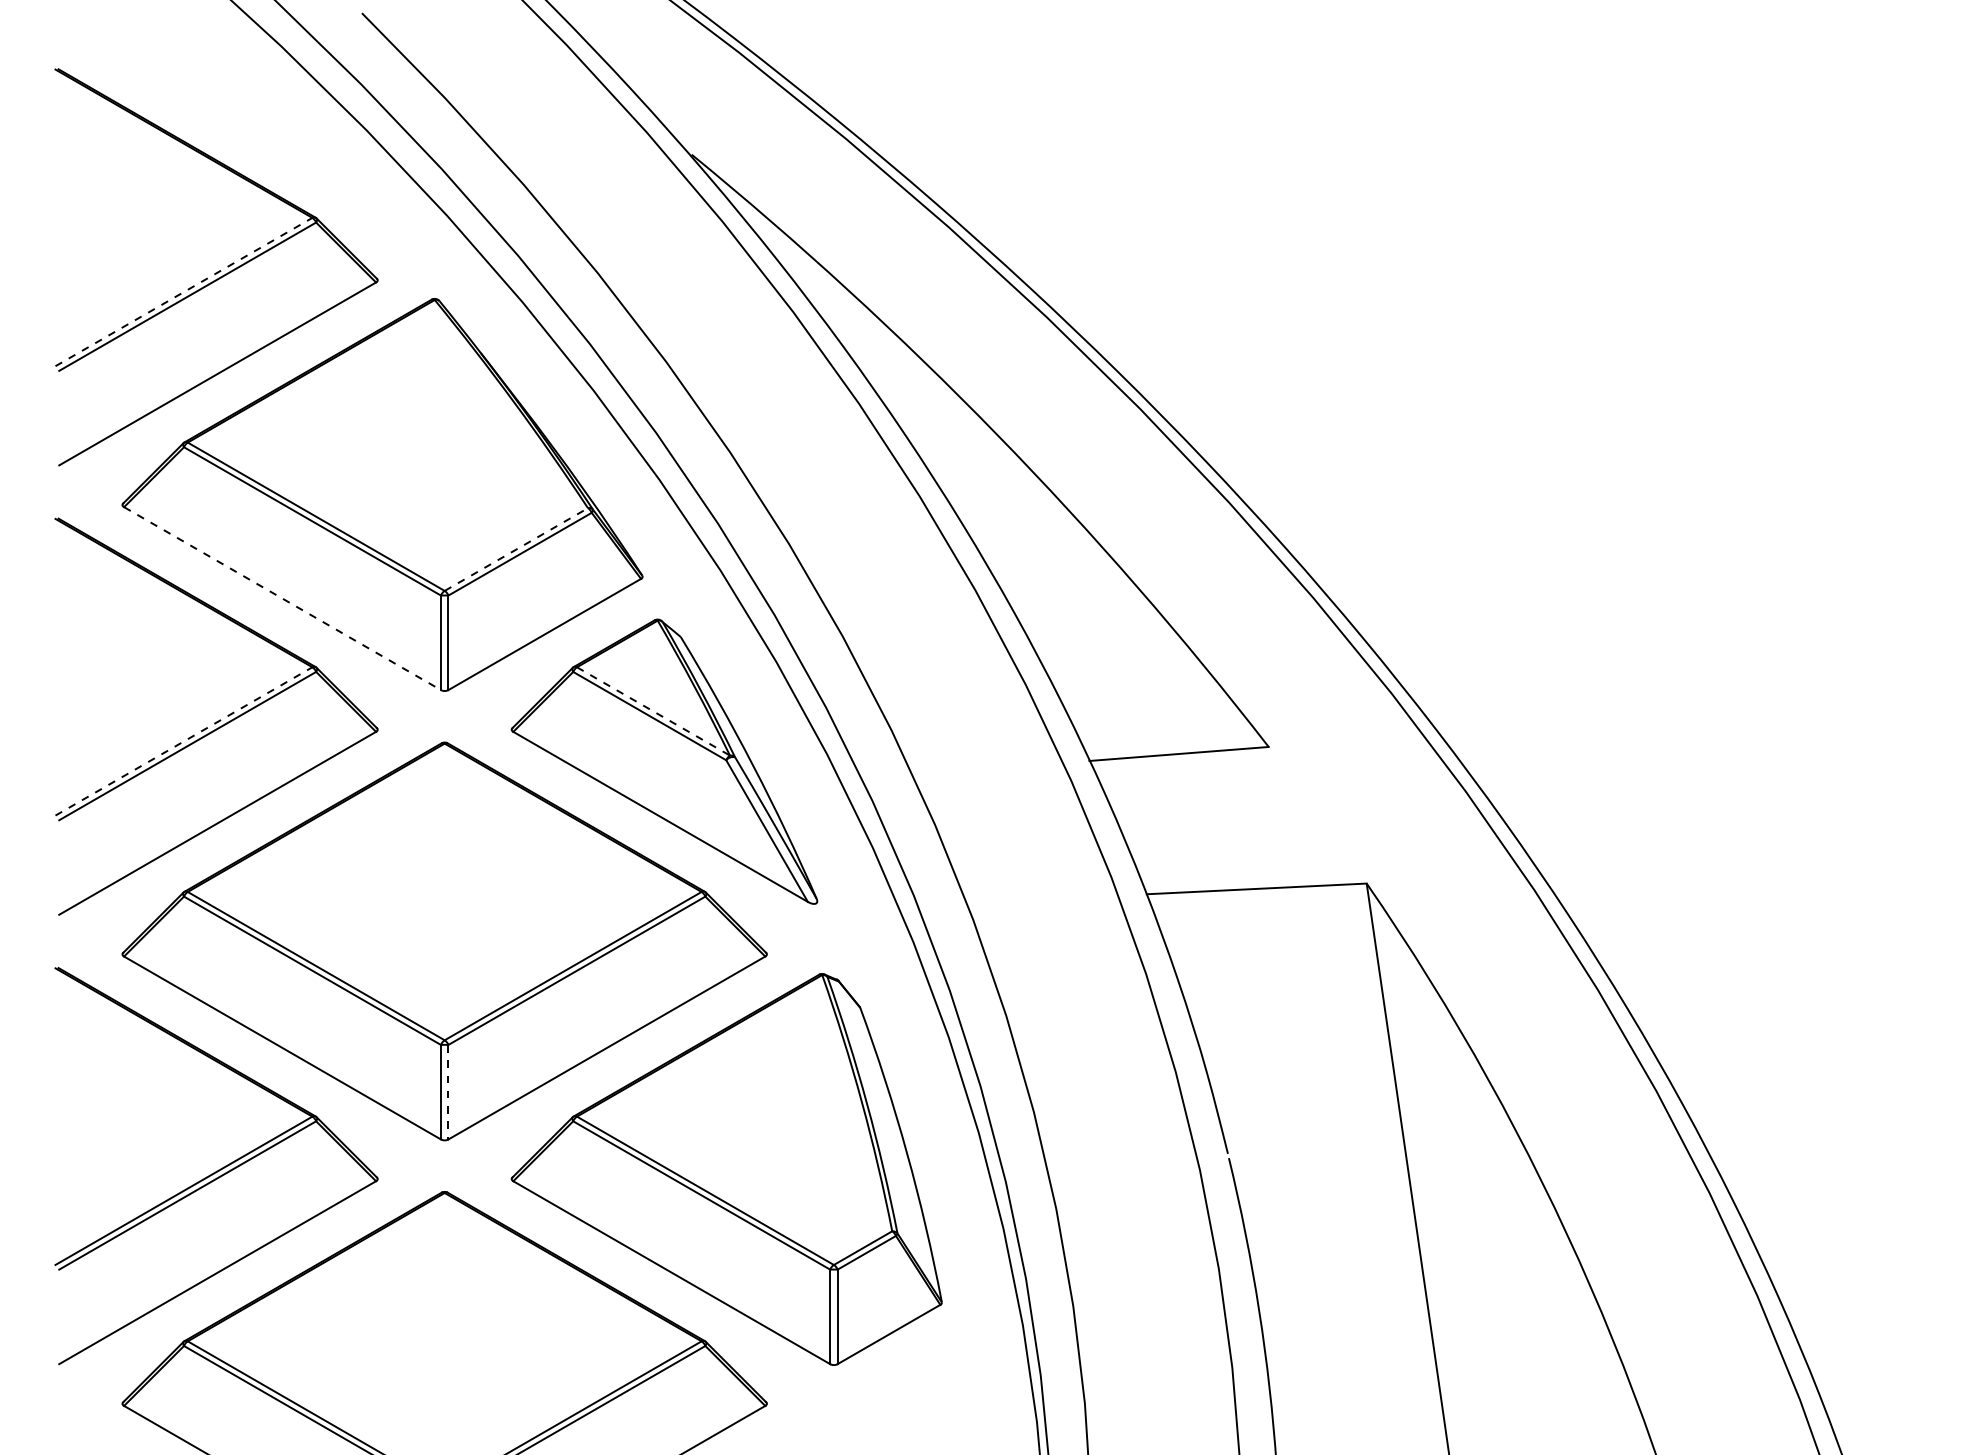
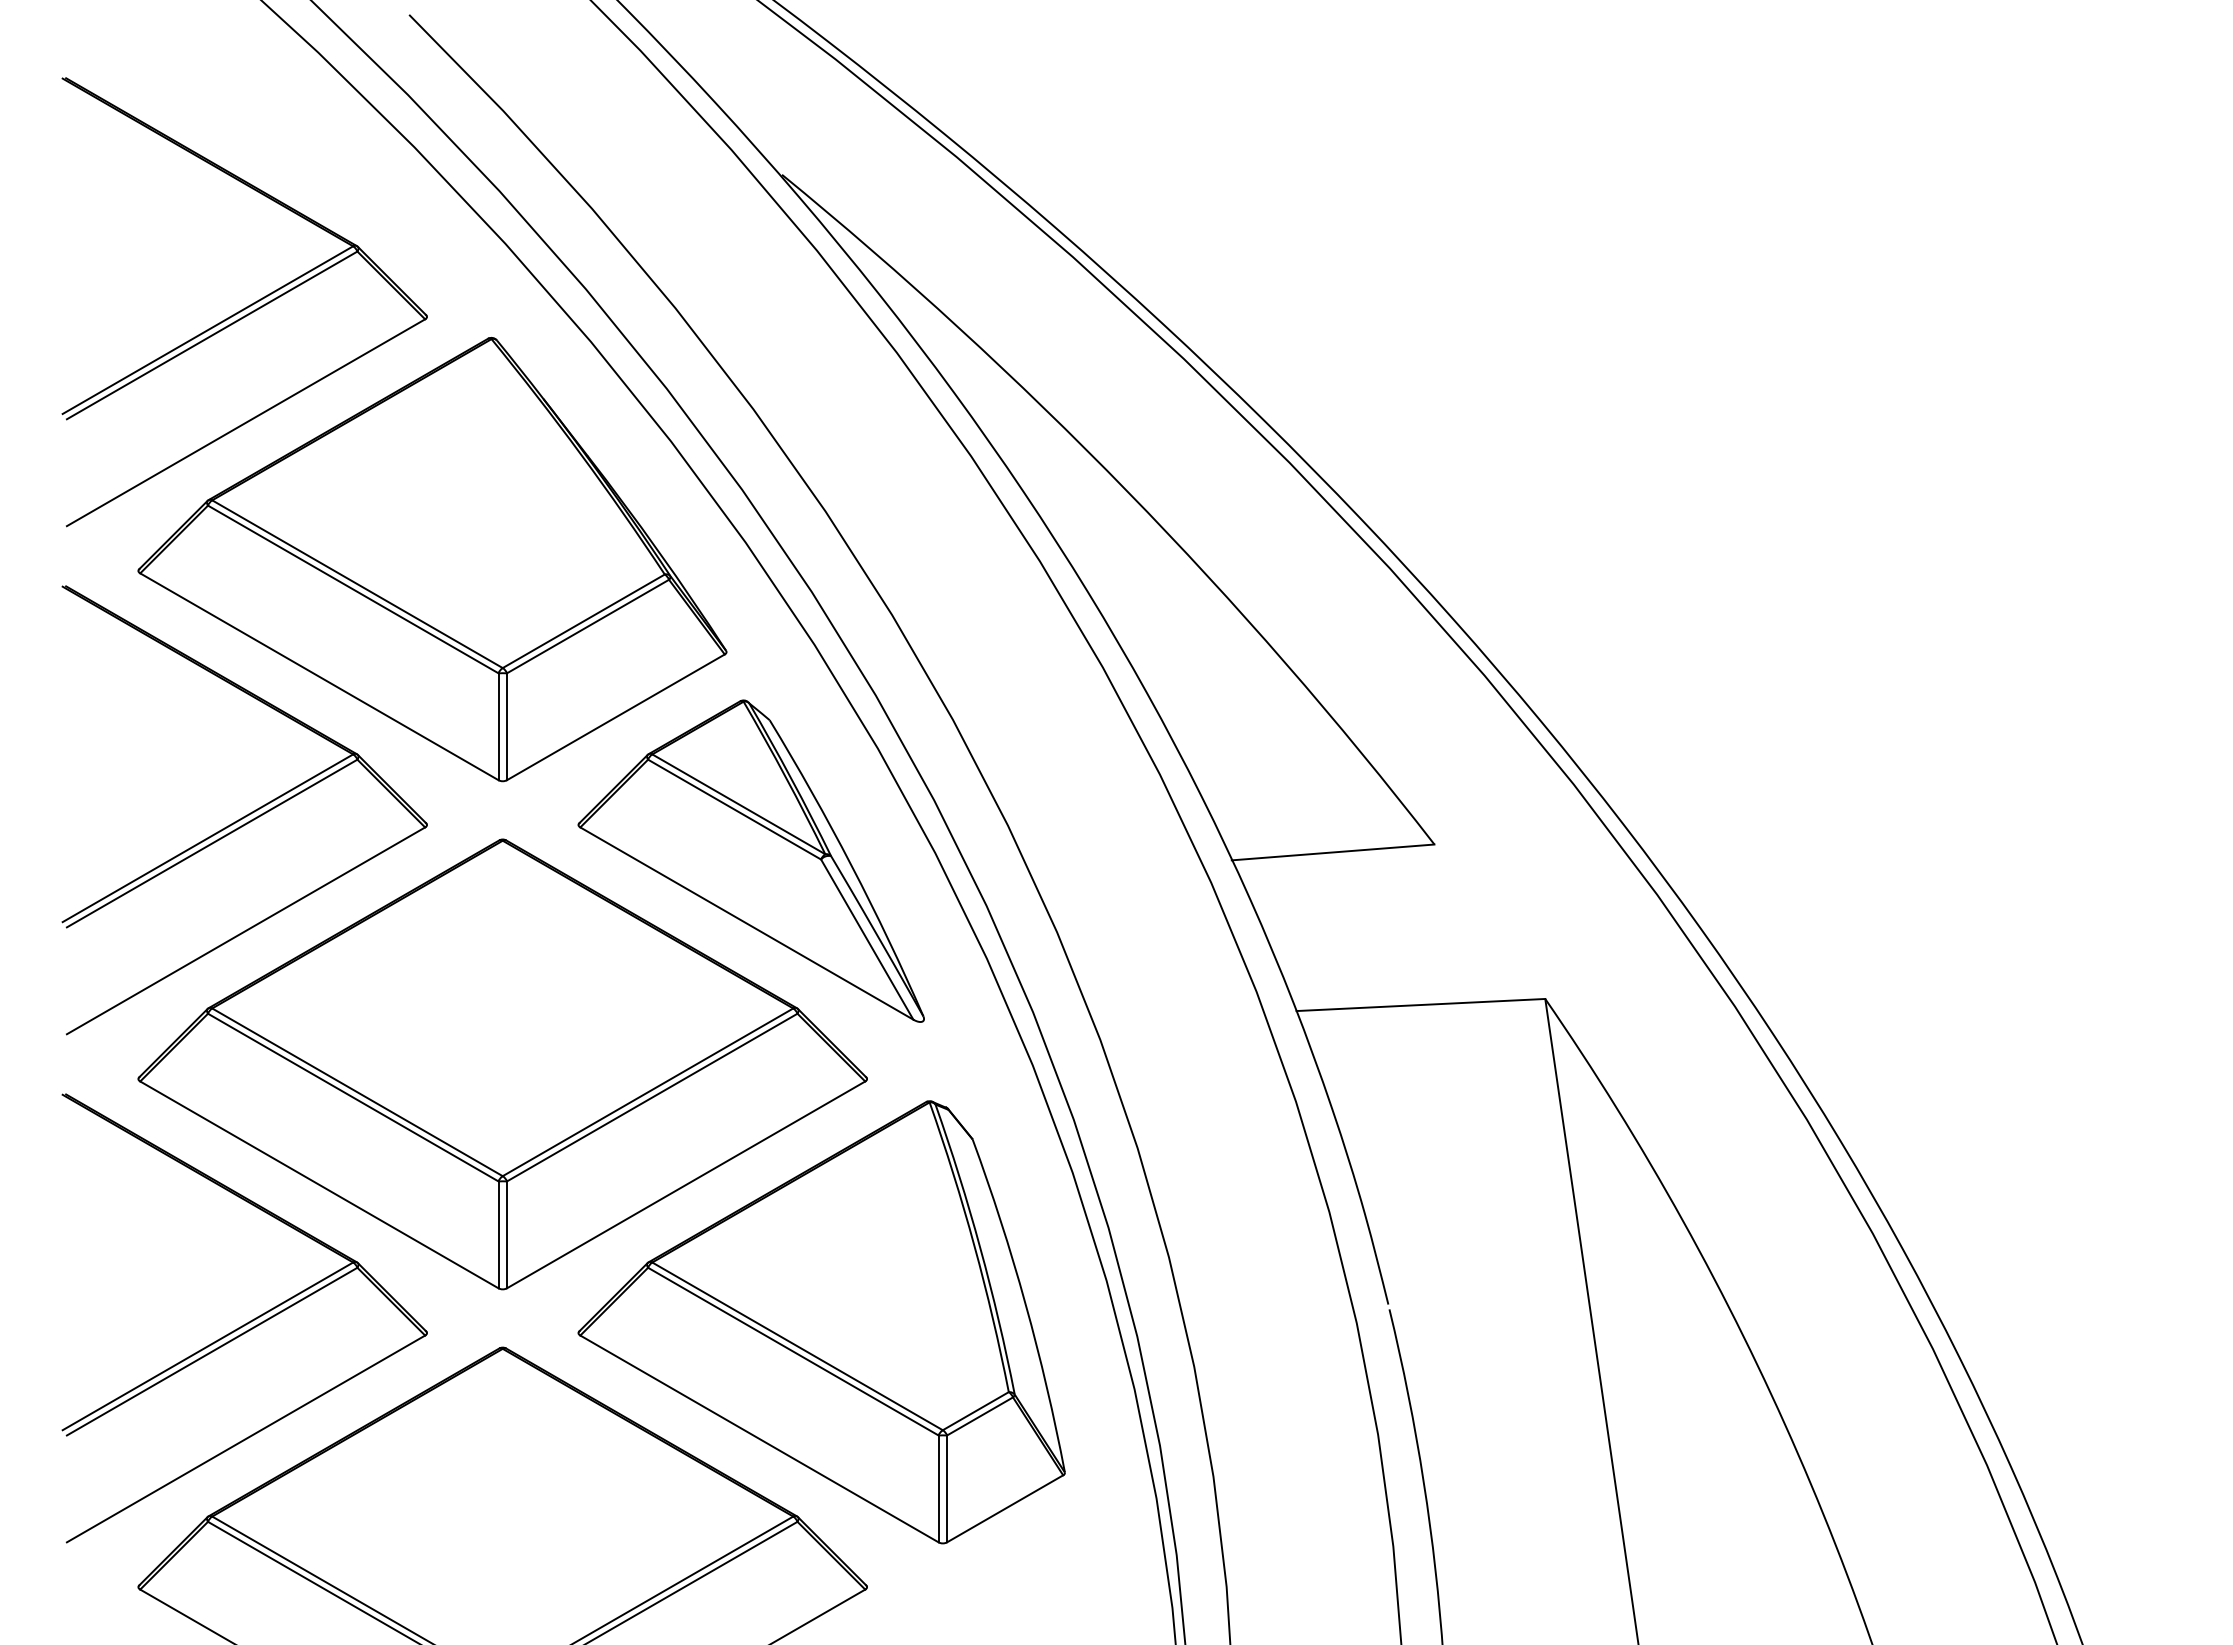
line: (184, 291) -> (208, 329), dashed -> solid
line: (516, 549) -> (583, 621), dashed -> solid
line: (282, 598) -> (319, 676), dashed -> solid
line: (653, 711) -> (738, 804), dashed -> solid
line: (184, 741) -> (208, 838), dashed -> solid
line: (448, 1092) -> (507, 1235), dashed -> solid

